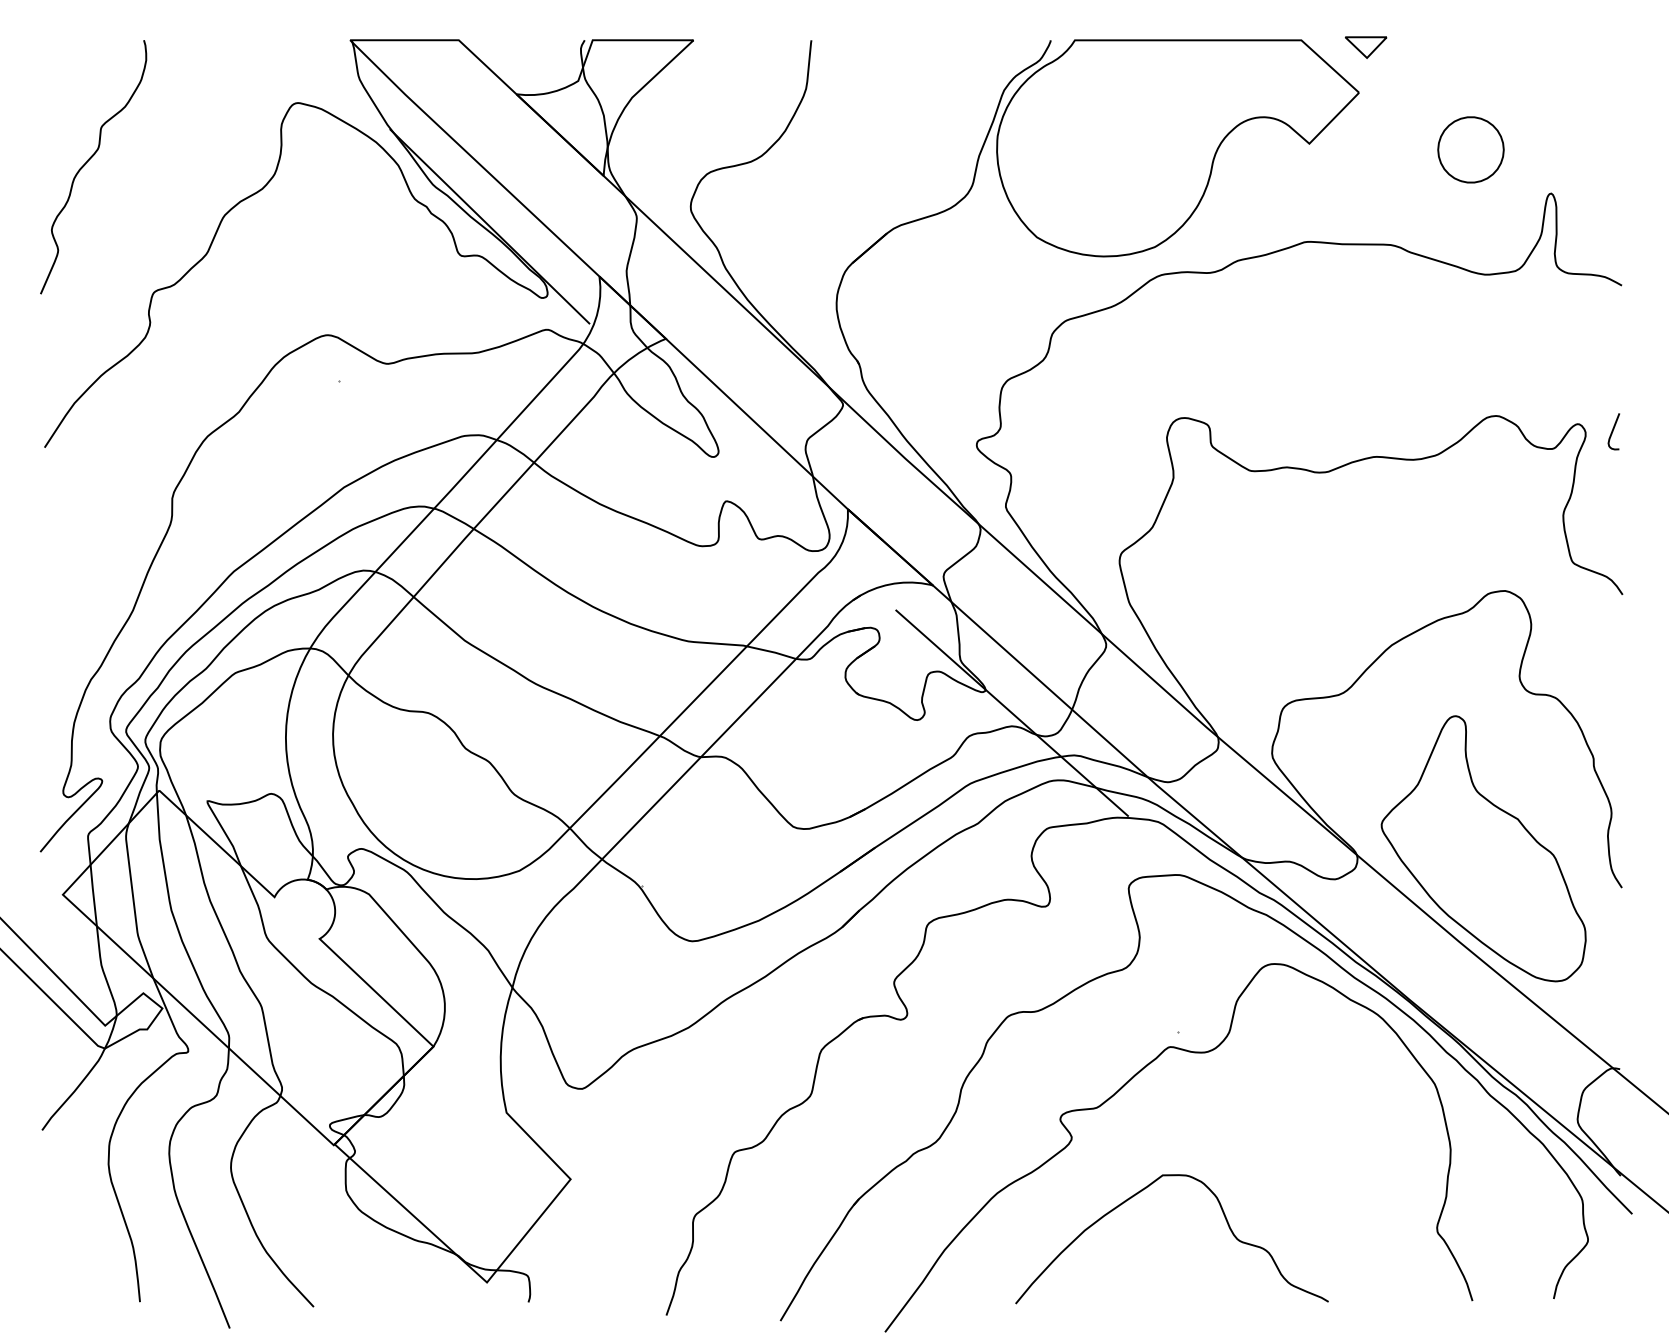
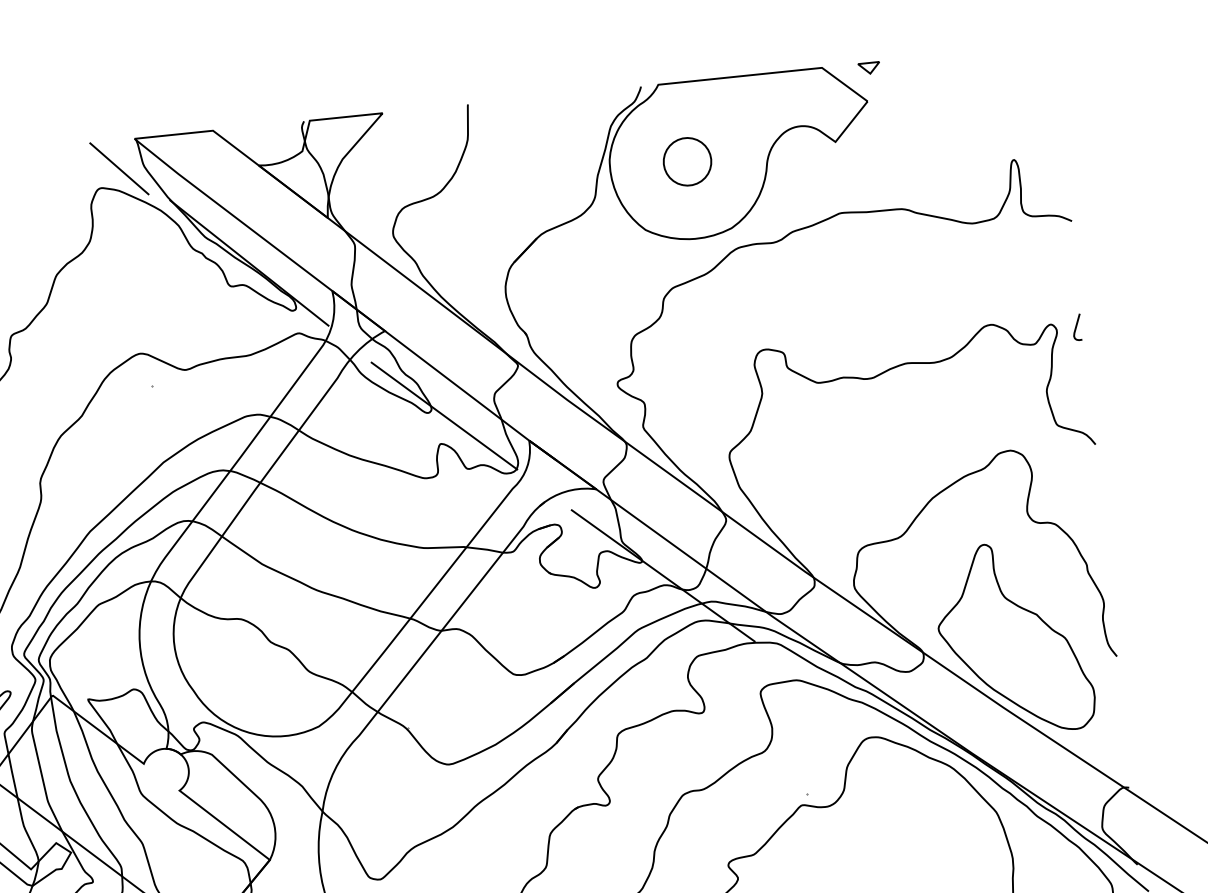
part: (1365, 47) -> (868, 68), size x0.71
line: (325, 79) -> (119, 169), added
part: (1470, 149) -> (687, 161), moved
line: (735, 463) -> (444, 415), added

